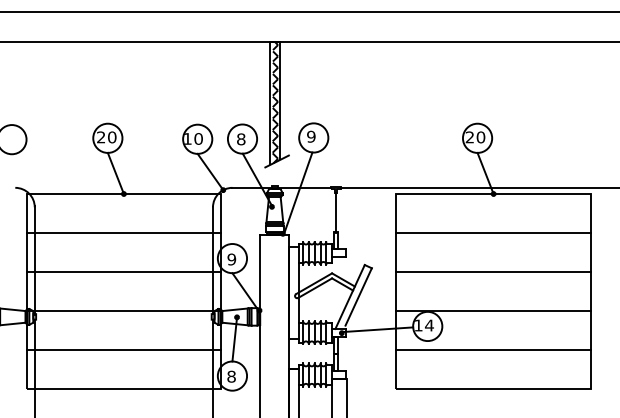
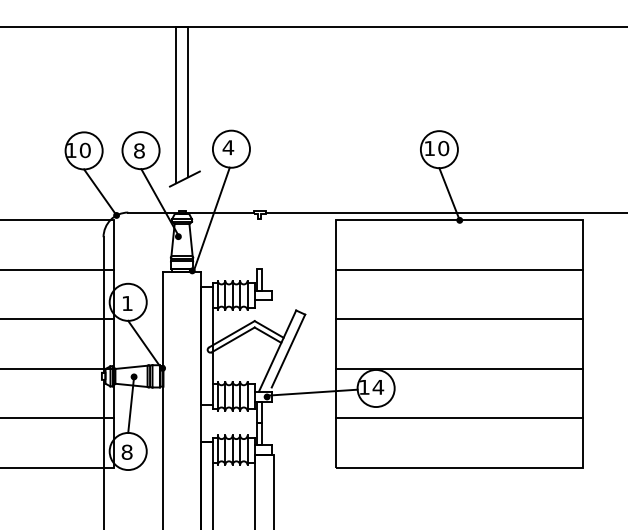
hatch: (275, 102) -> (182, 104), removed
text: (310, 136) -> (227, 147), 9 -> 4
text: (469, 137) -> (429, 148), 20 -> 10
line: (336, 212) -> (260, 243), removed
text: (231, 259) -> (127, 303), 9 -> 1

